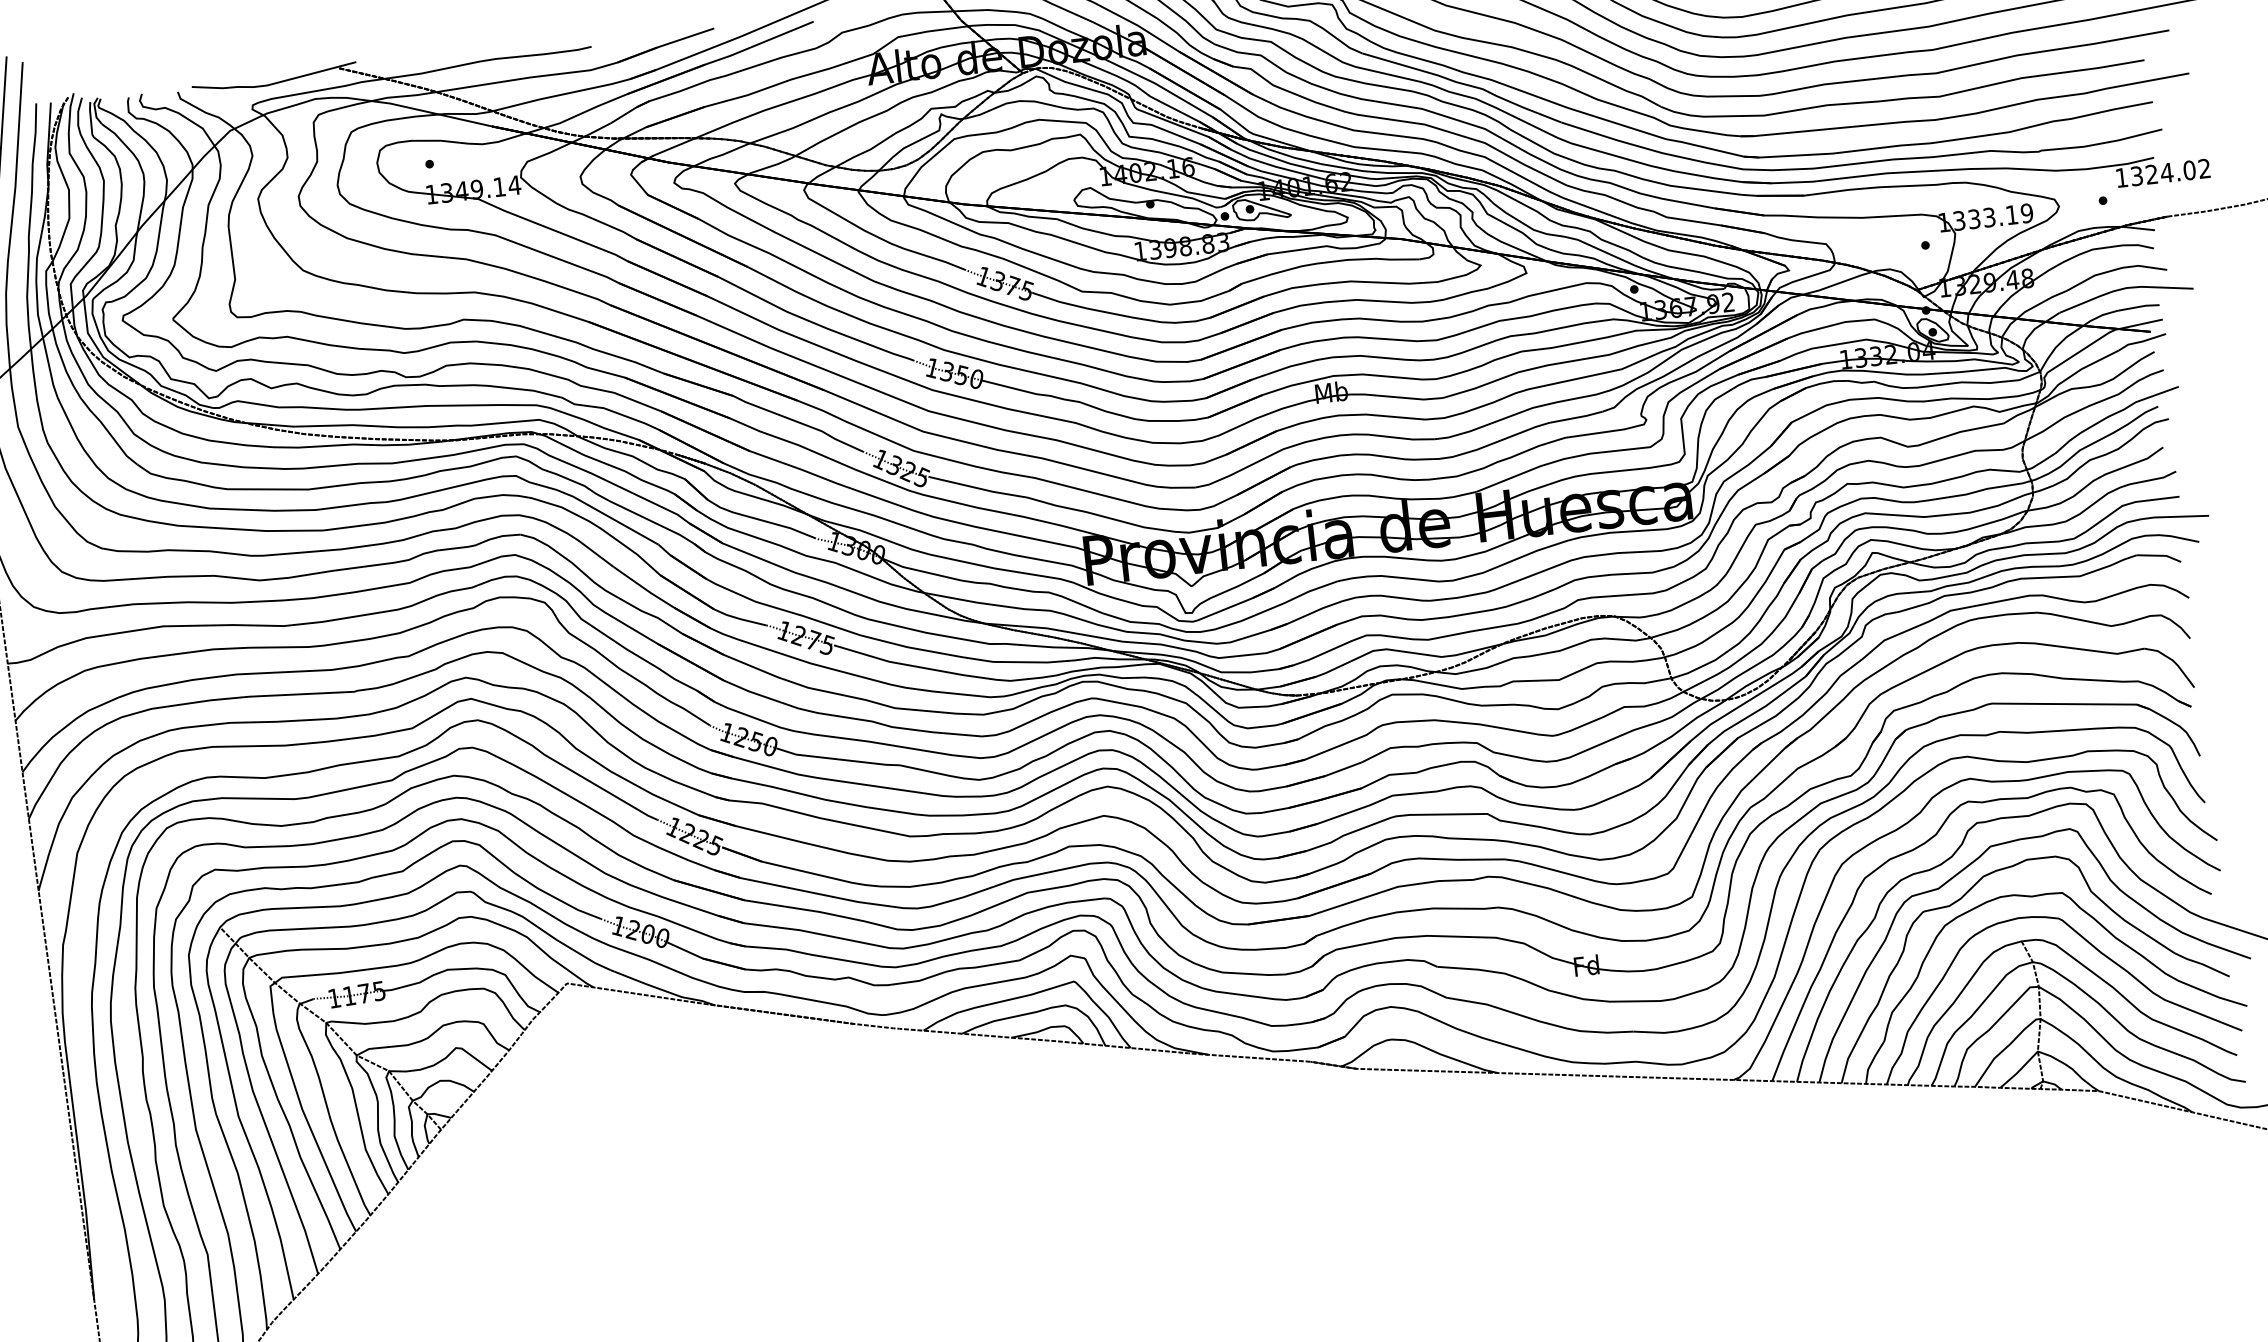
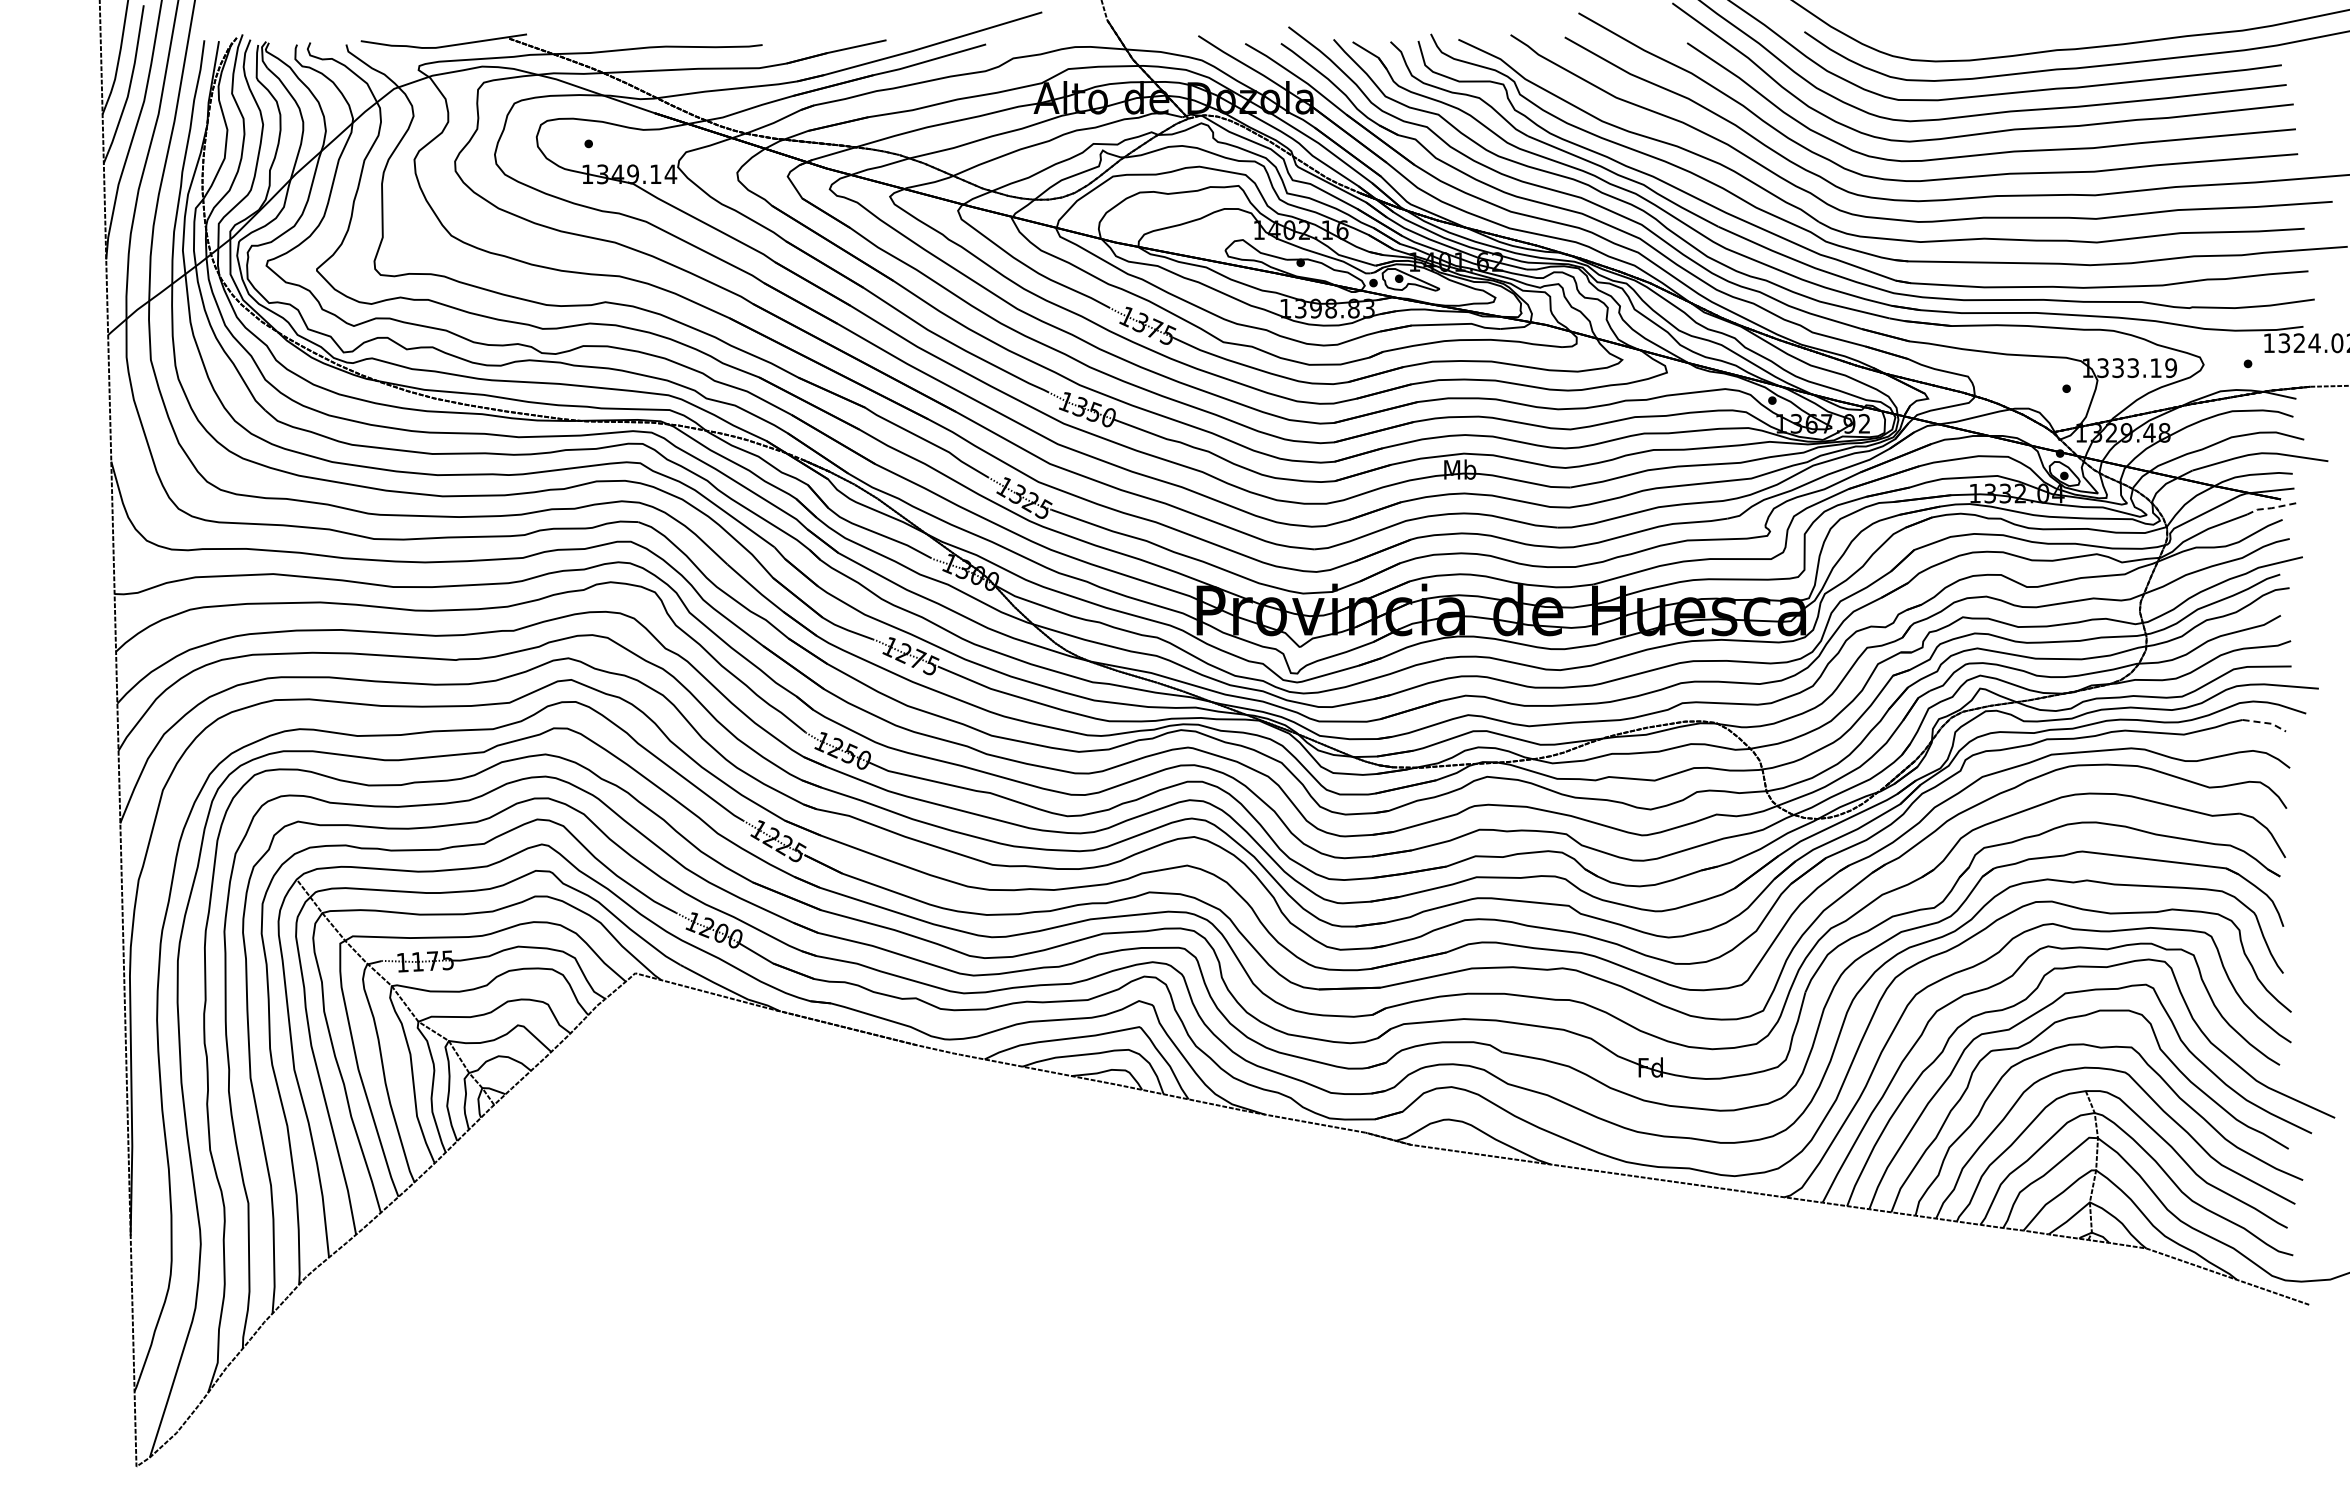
line: (2141, 342) -> (2270, 508), solid -> dashed
line: (2160, 556) -> (2266, 723), solid -> dashed

